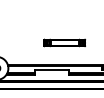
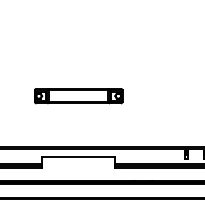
part: (64, 42) -> (78, 95), moved

